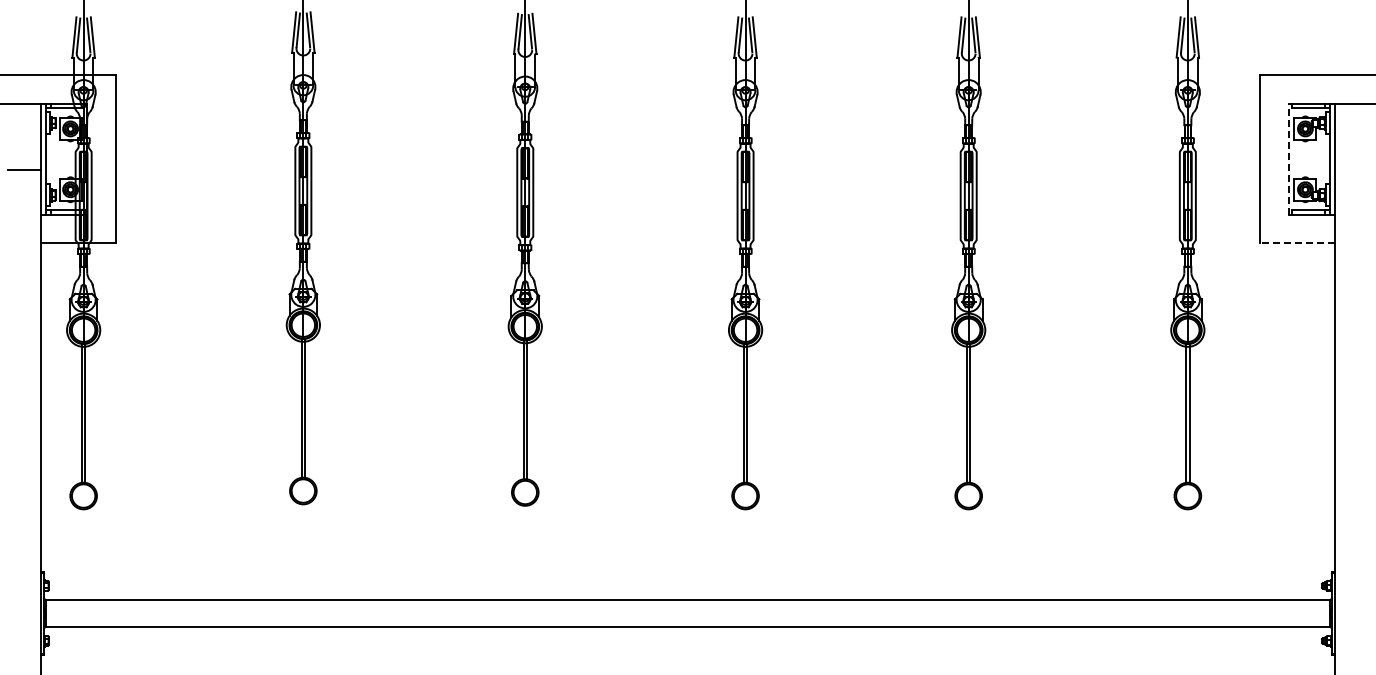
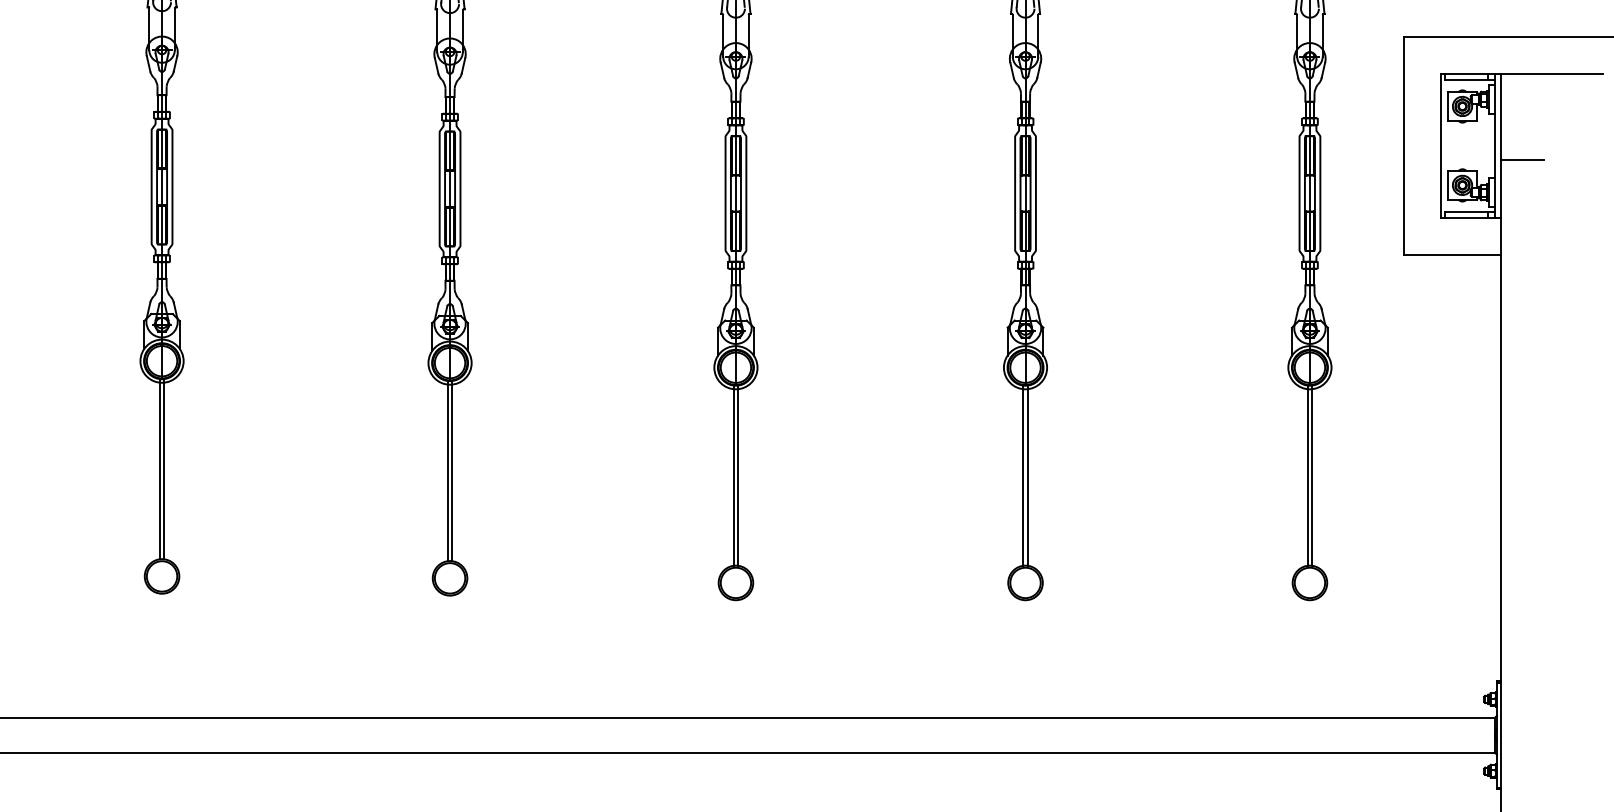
line: (1288, 158) -> (1440, 144), dashed -> solid
line: (1350, 170) -> (1521, 160), added
line: (1296, 243) -> (1450, 255), dashed -> solid

